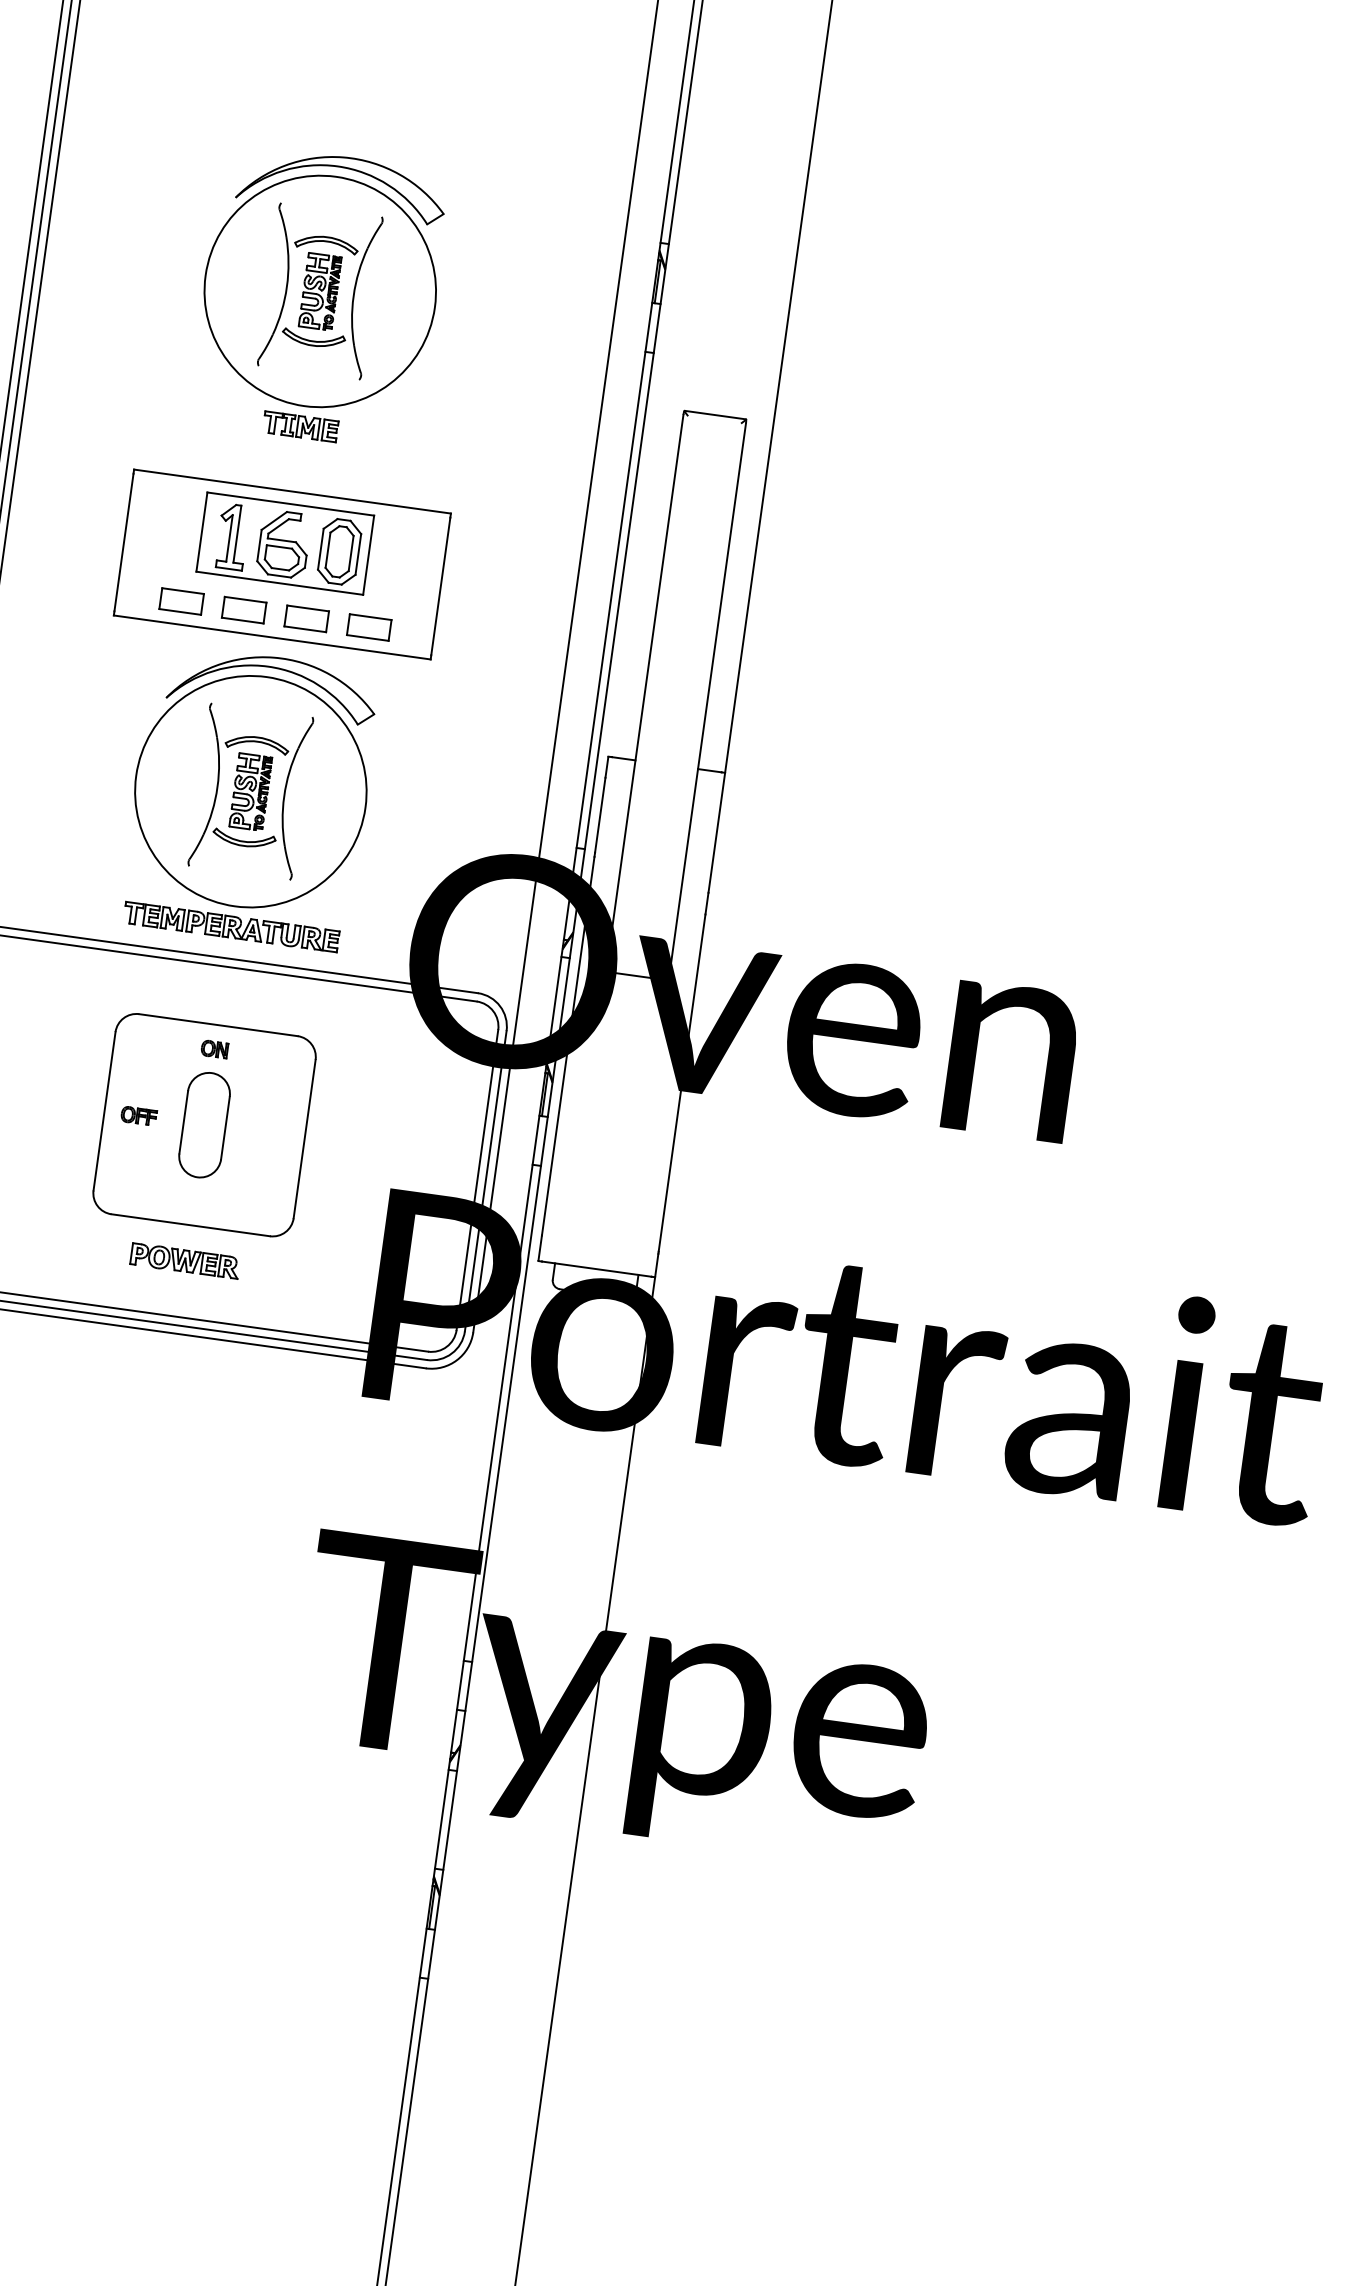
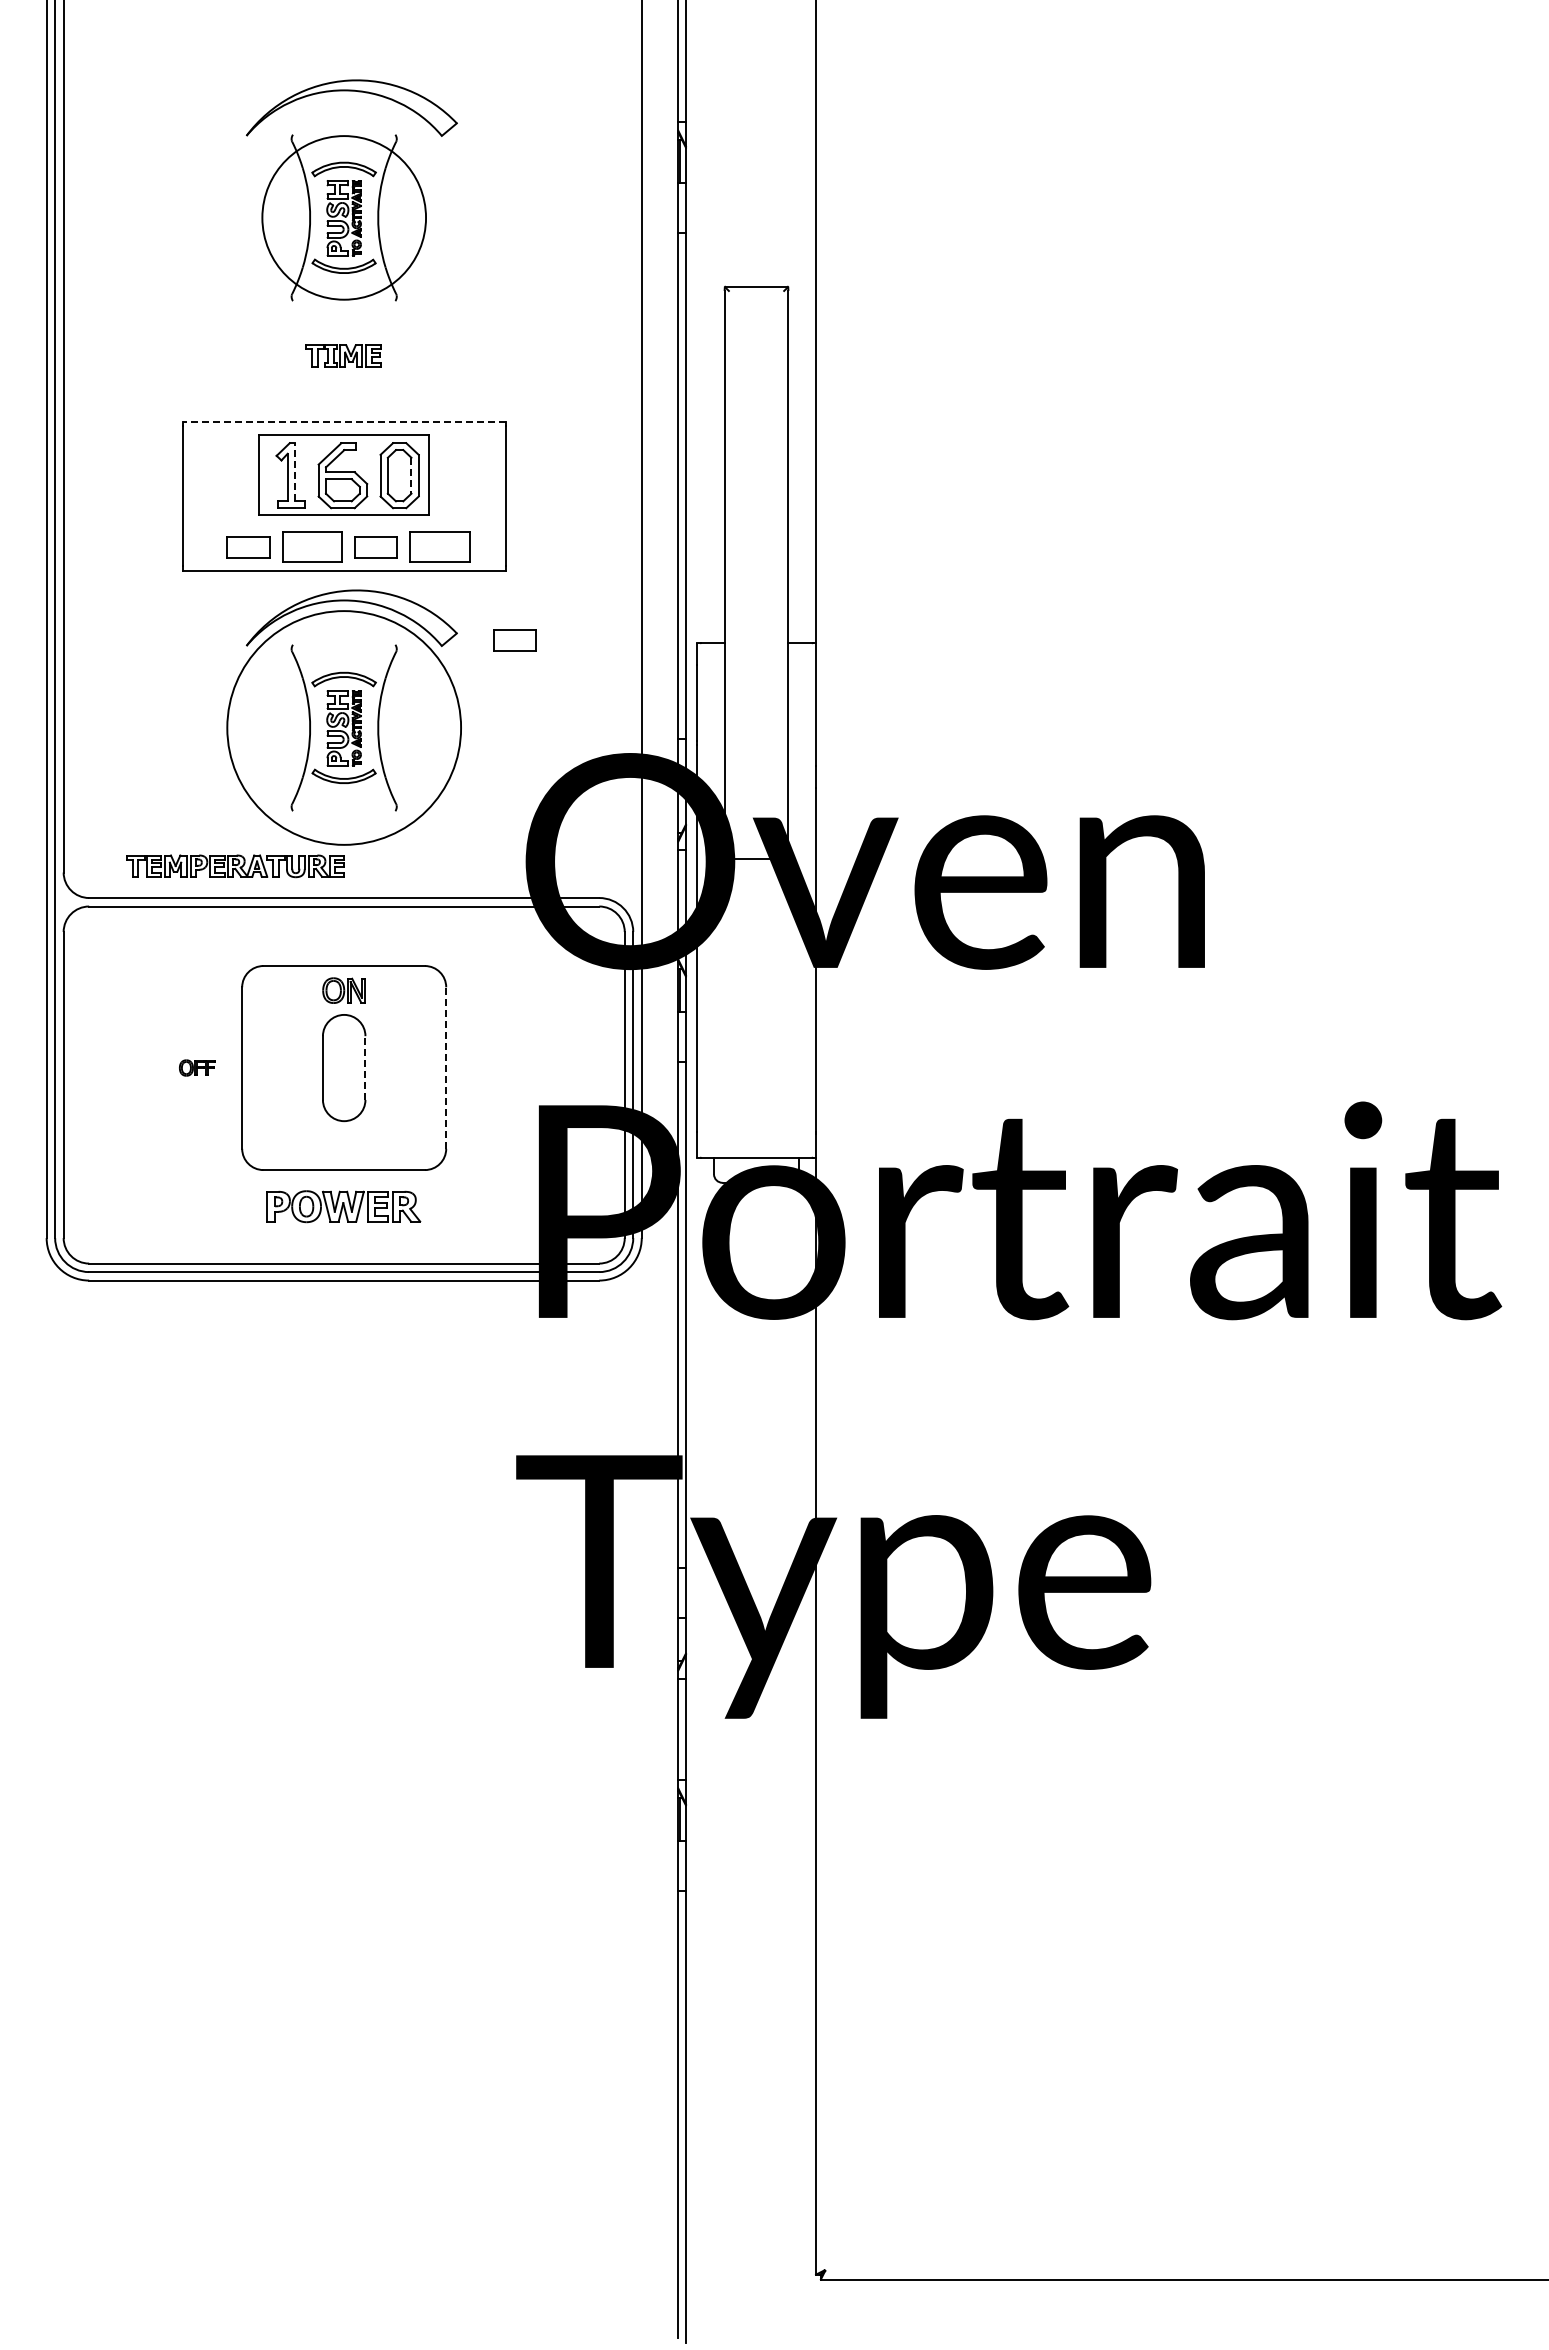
circle: (320, 291) -> (344, 217), size x0.7
line: (292, 491) -> (344, 421), solid -> dashed
line: (237, 533) -> (294, 471), solid -> dashed
line: (351, 553) -> (411, 475), solid -> dashed
part: (244, 610) -> (312, 547), size x1.4
part: (368, 627) -> (439, 547), size x1.4
part: (429, 729) -> (514, 640), added
part: (231, 927) -> (235, 866), moved
part: (214, 1049) -> (343, 990), size x1.6
part: (139, 1115) -> (197, 1067), moved
line: (225, 1128) -> (365, 1068), solid -> dashed
line: (304, 1139) -> (446, 1068), solid -> dashed
part: (185, 1260) -> (343, 1206), size x1.4

